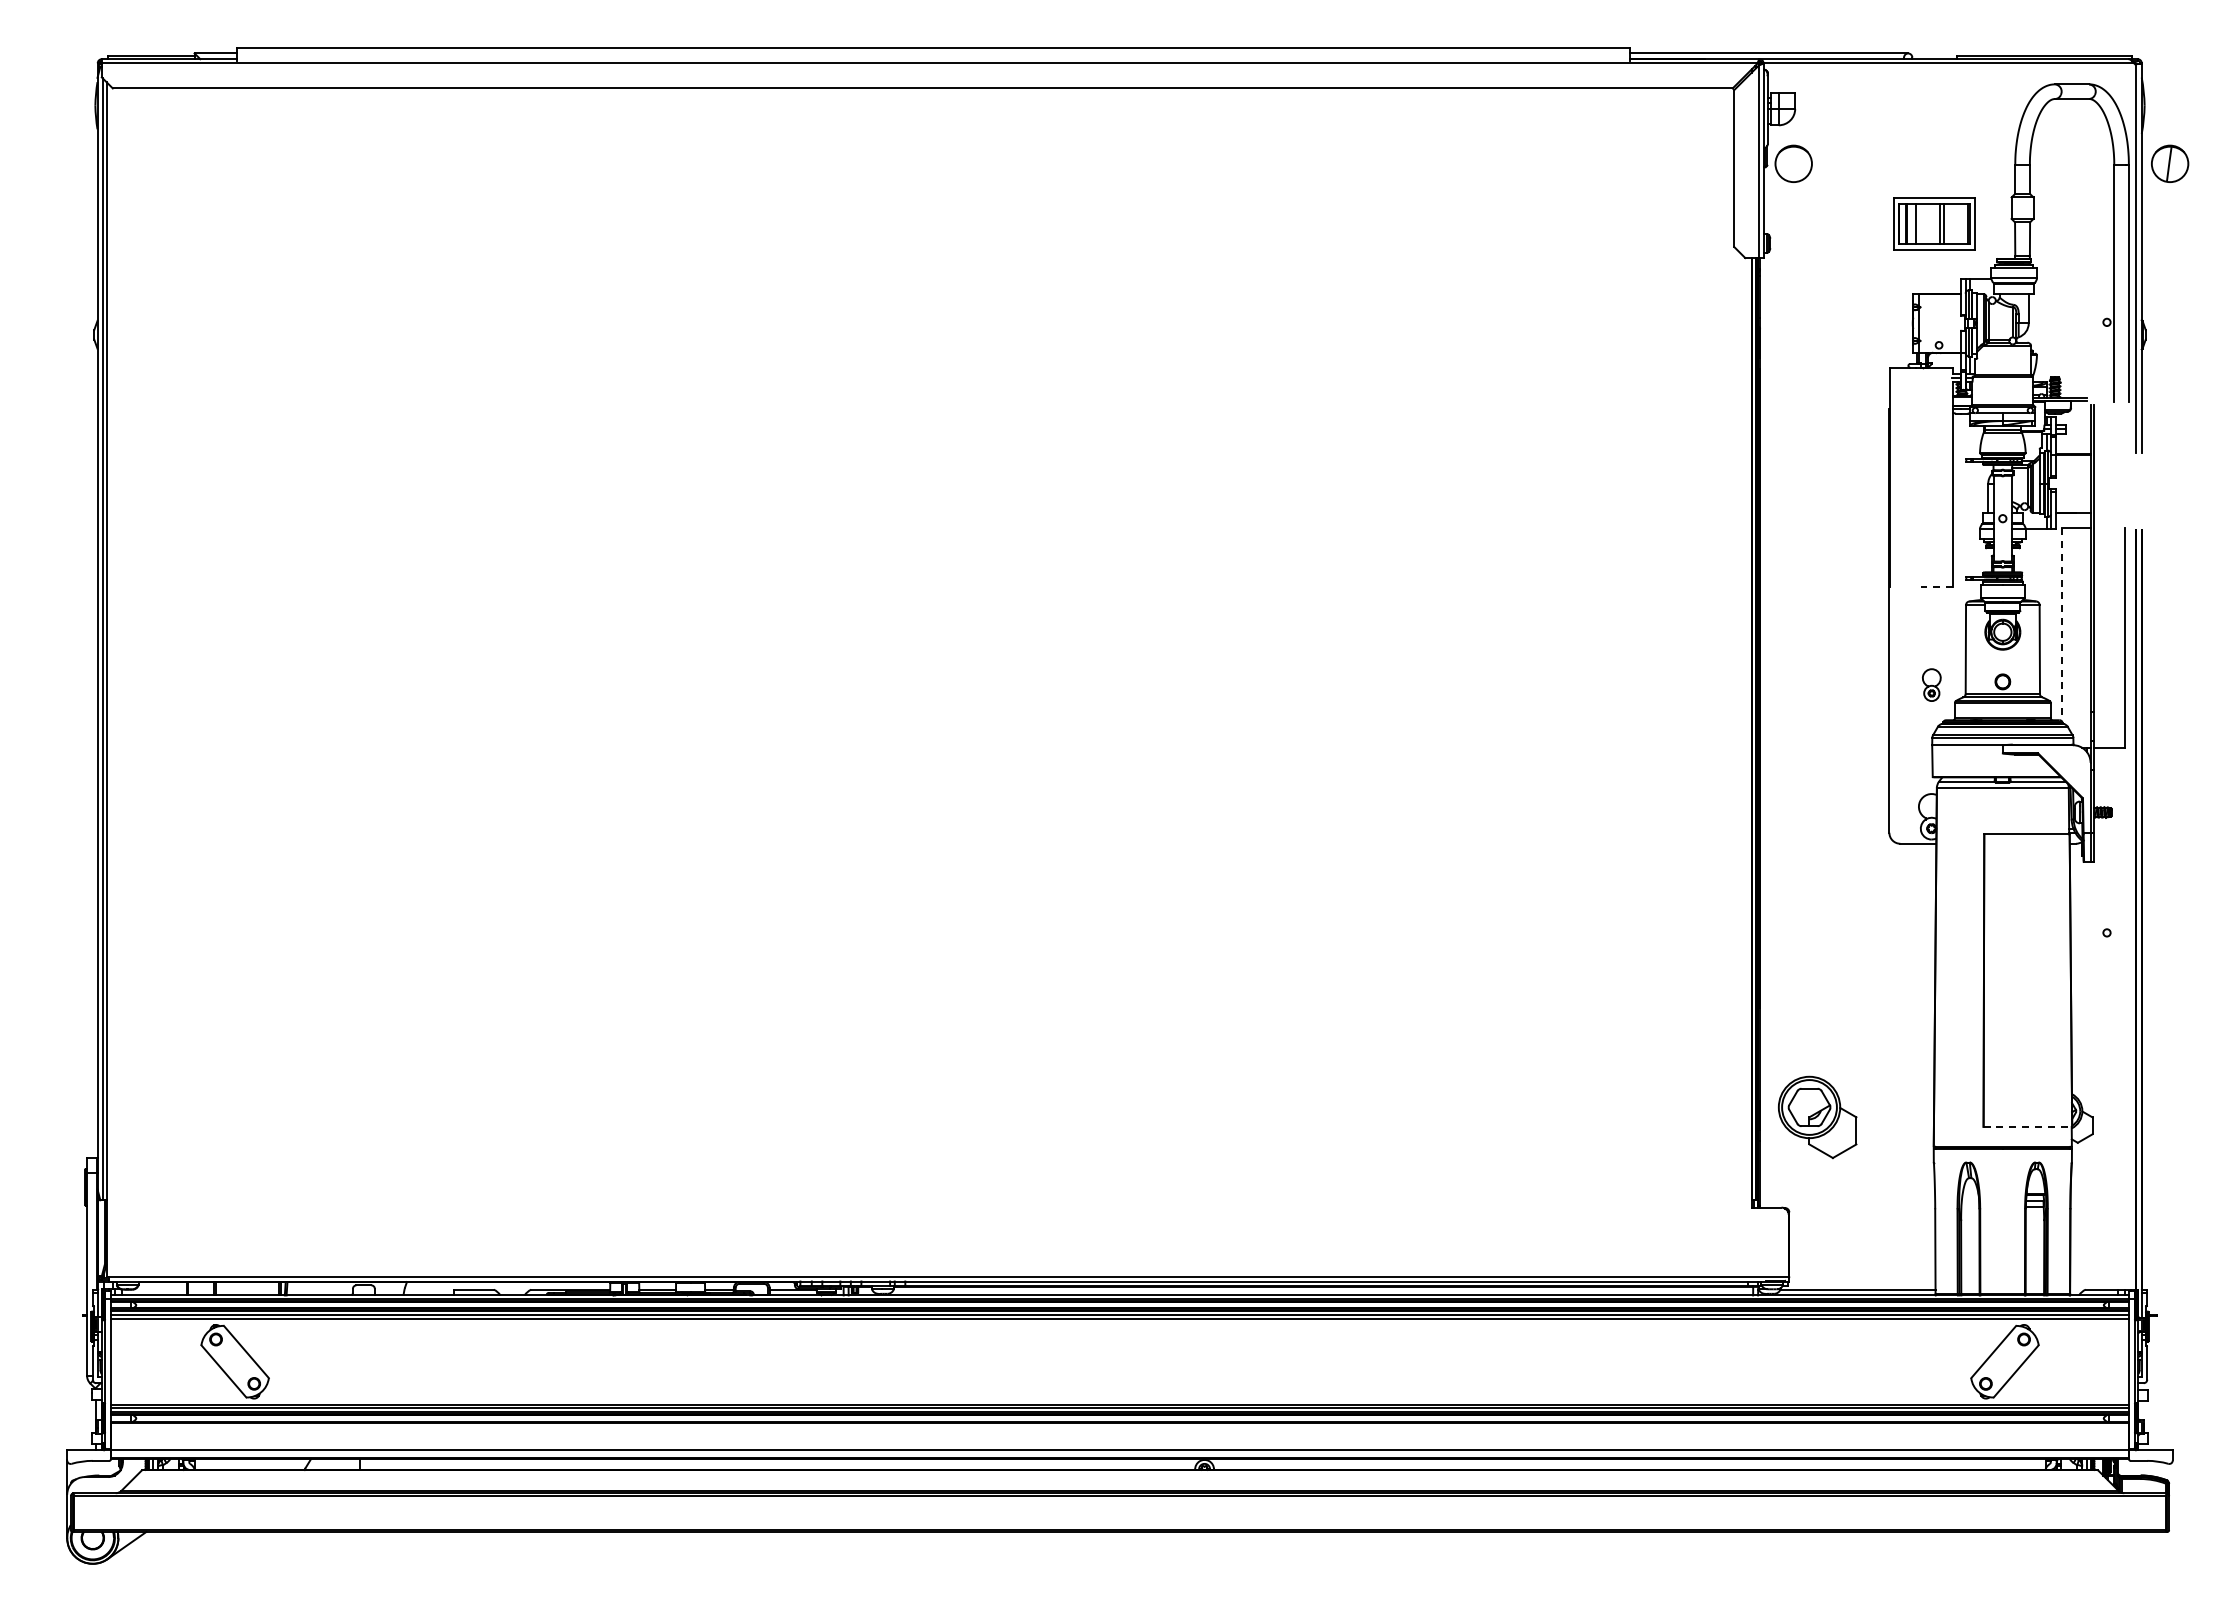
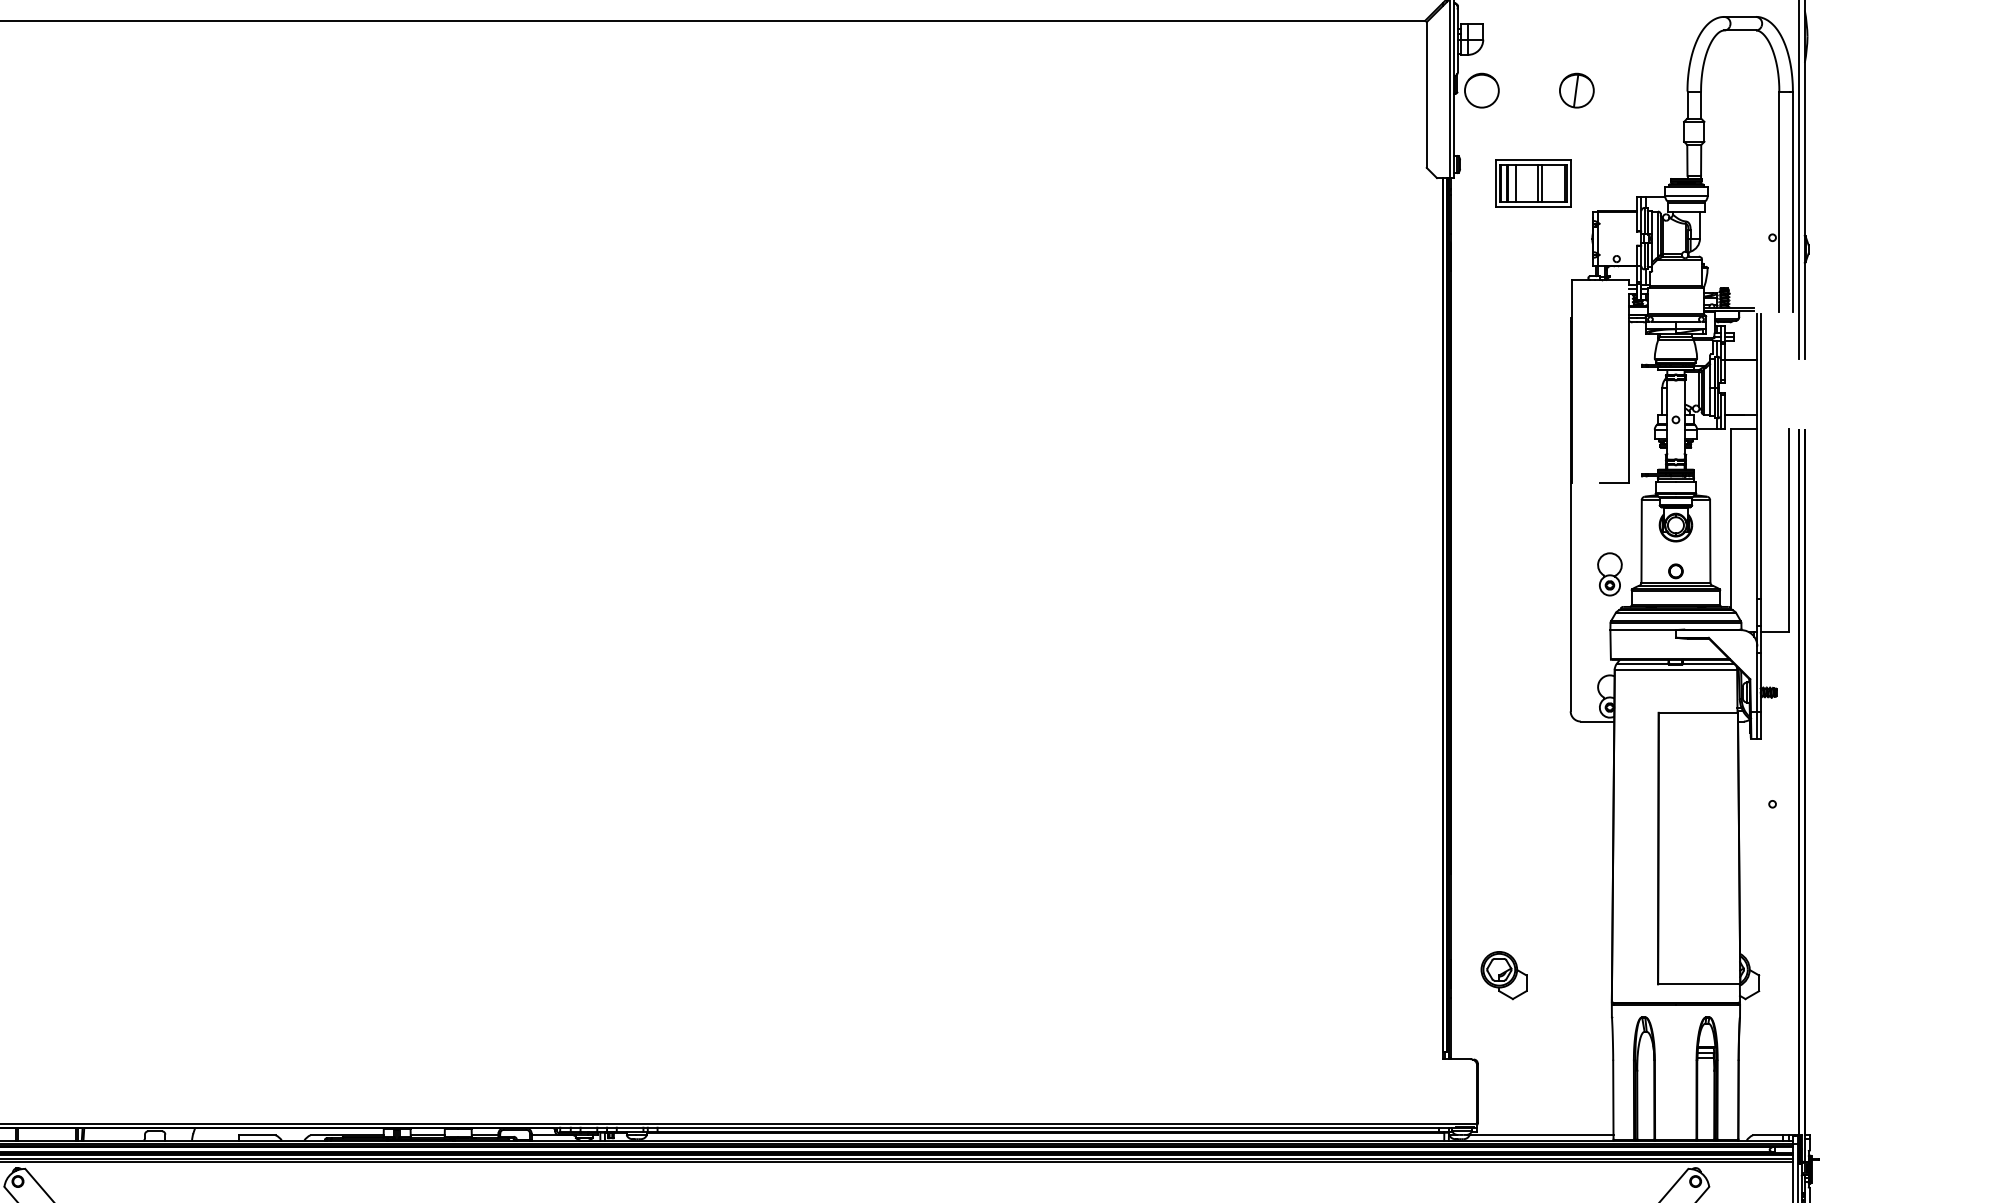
part: (2170, 163) -> (1577, 90), moved
part: (1934, 223) -> (1533, 183), moved
line: (1936, 587) -> (1614, 483), dashed -> solid
line: (2062, 625) -> (1731, 519), dashed -> solid
part: (1931, 684) -> (1609, 573), size x1.43
part: (1817, 1117) -> (1503, 975), size x0.62
line: (2028, 1126) -> (1699, 983), dashed -> solid

